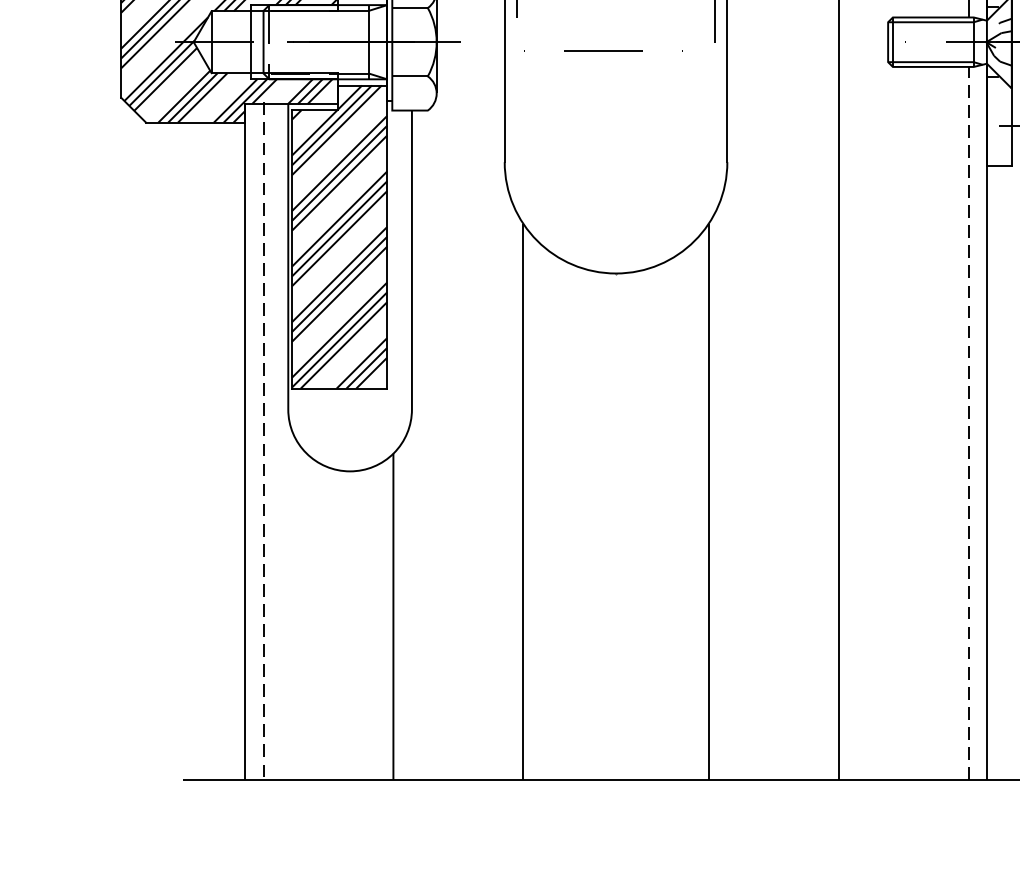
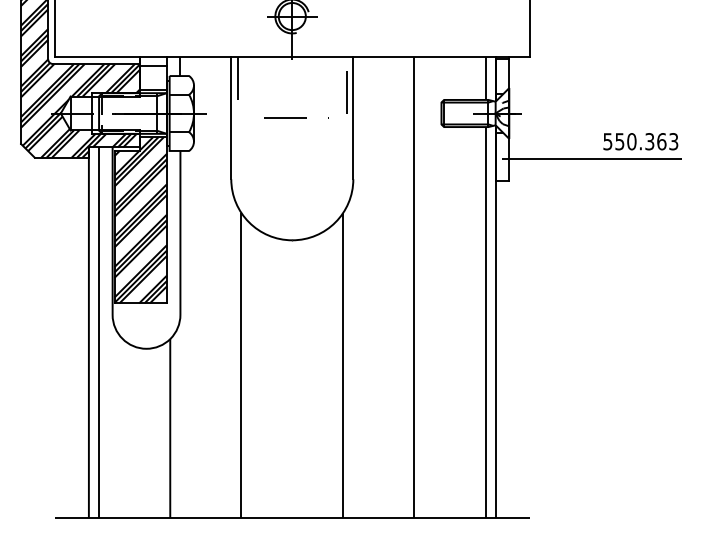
line: (968, 423) -> (485, 322), dashed -> solid
line: (264, 441) -> (99, 332), dashed -> solid

